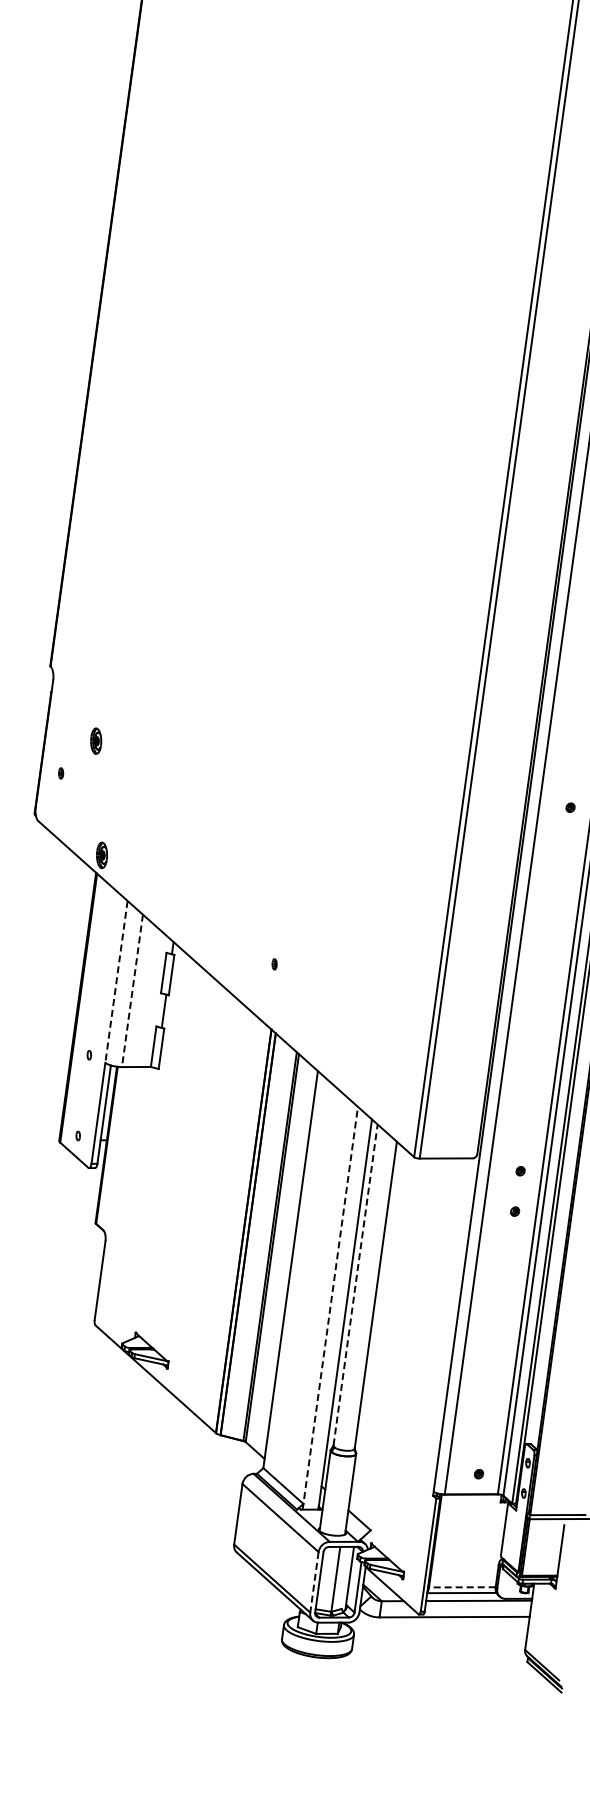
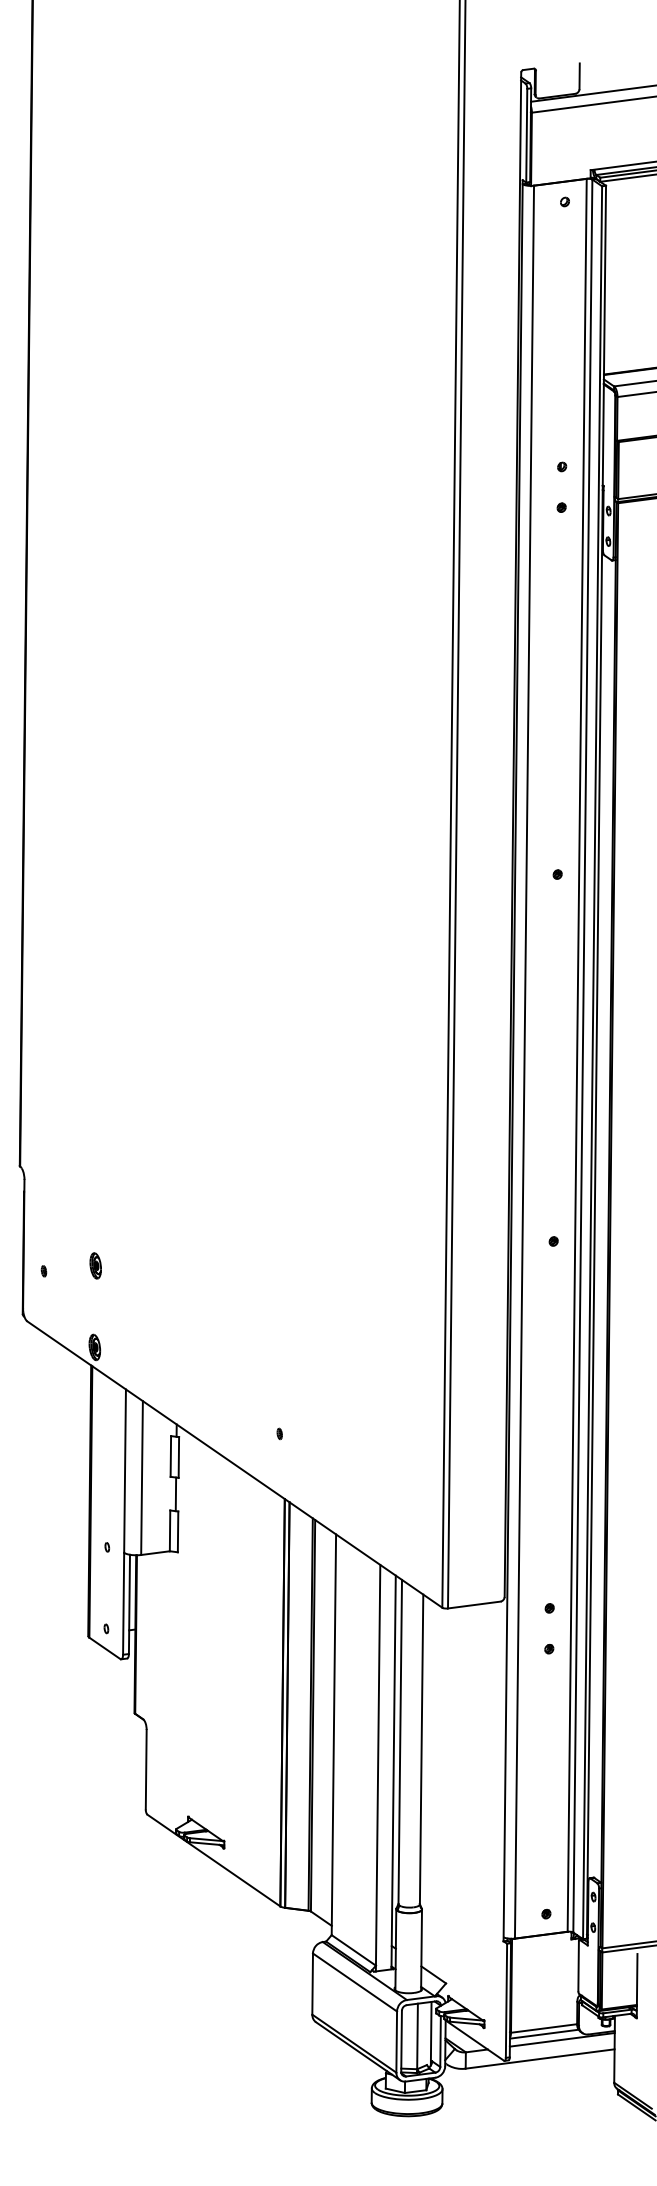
part: (96, 740) -> (95, 1265), moved
line: (116, 982) -> (125, 1471), dashed -> solid
line: (132, 991) -> (142, 1478), dashed -> solid
line: (355, 1284) -> (400, 1741), dashed -> solid
line: (330, 1307) -> (378, 1767), dashed -> solid
line: (314, 1582) -> (396, 2042), dashed -> solid
line: (461, 1587) -> (543, 2028), dashed -> solid

